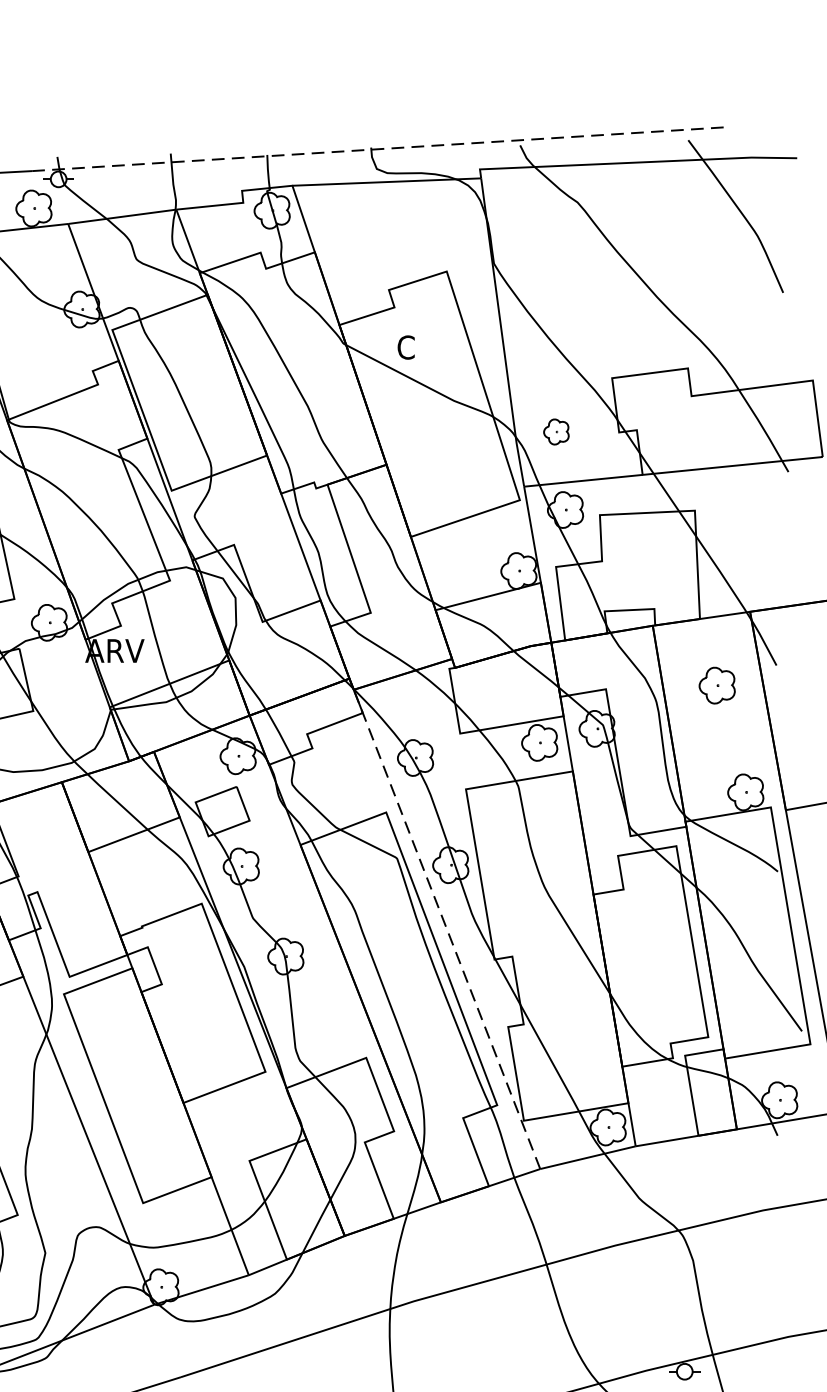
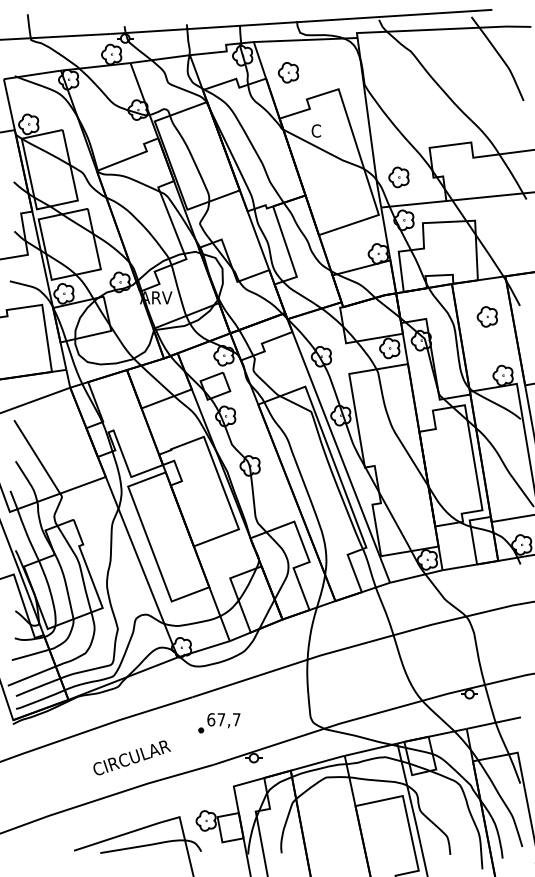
line: (379, 148) -> (301, 21), dashed -> solid
part: (355, 241) -> (288, 72), added
part: (555, 432) -> (398, 177), size x1.43
line: (446, 926) -> (338, 449), dashed -> solid

